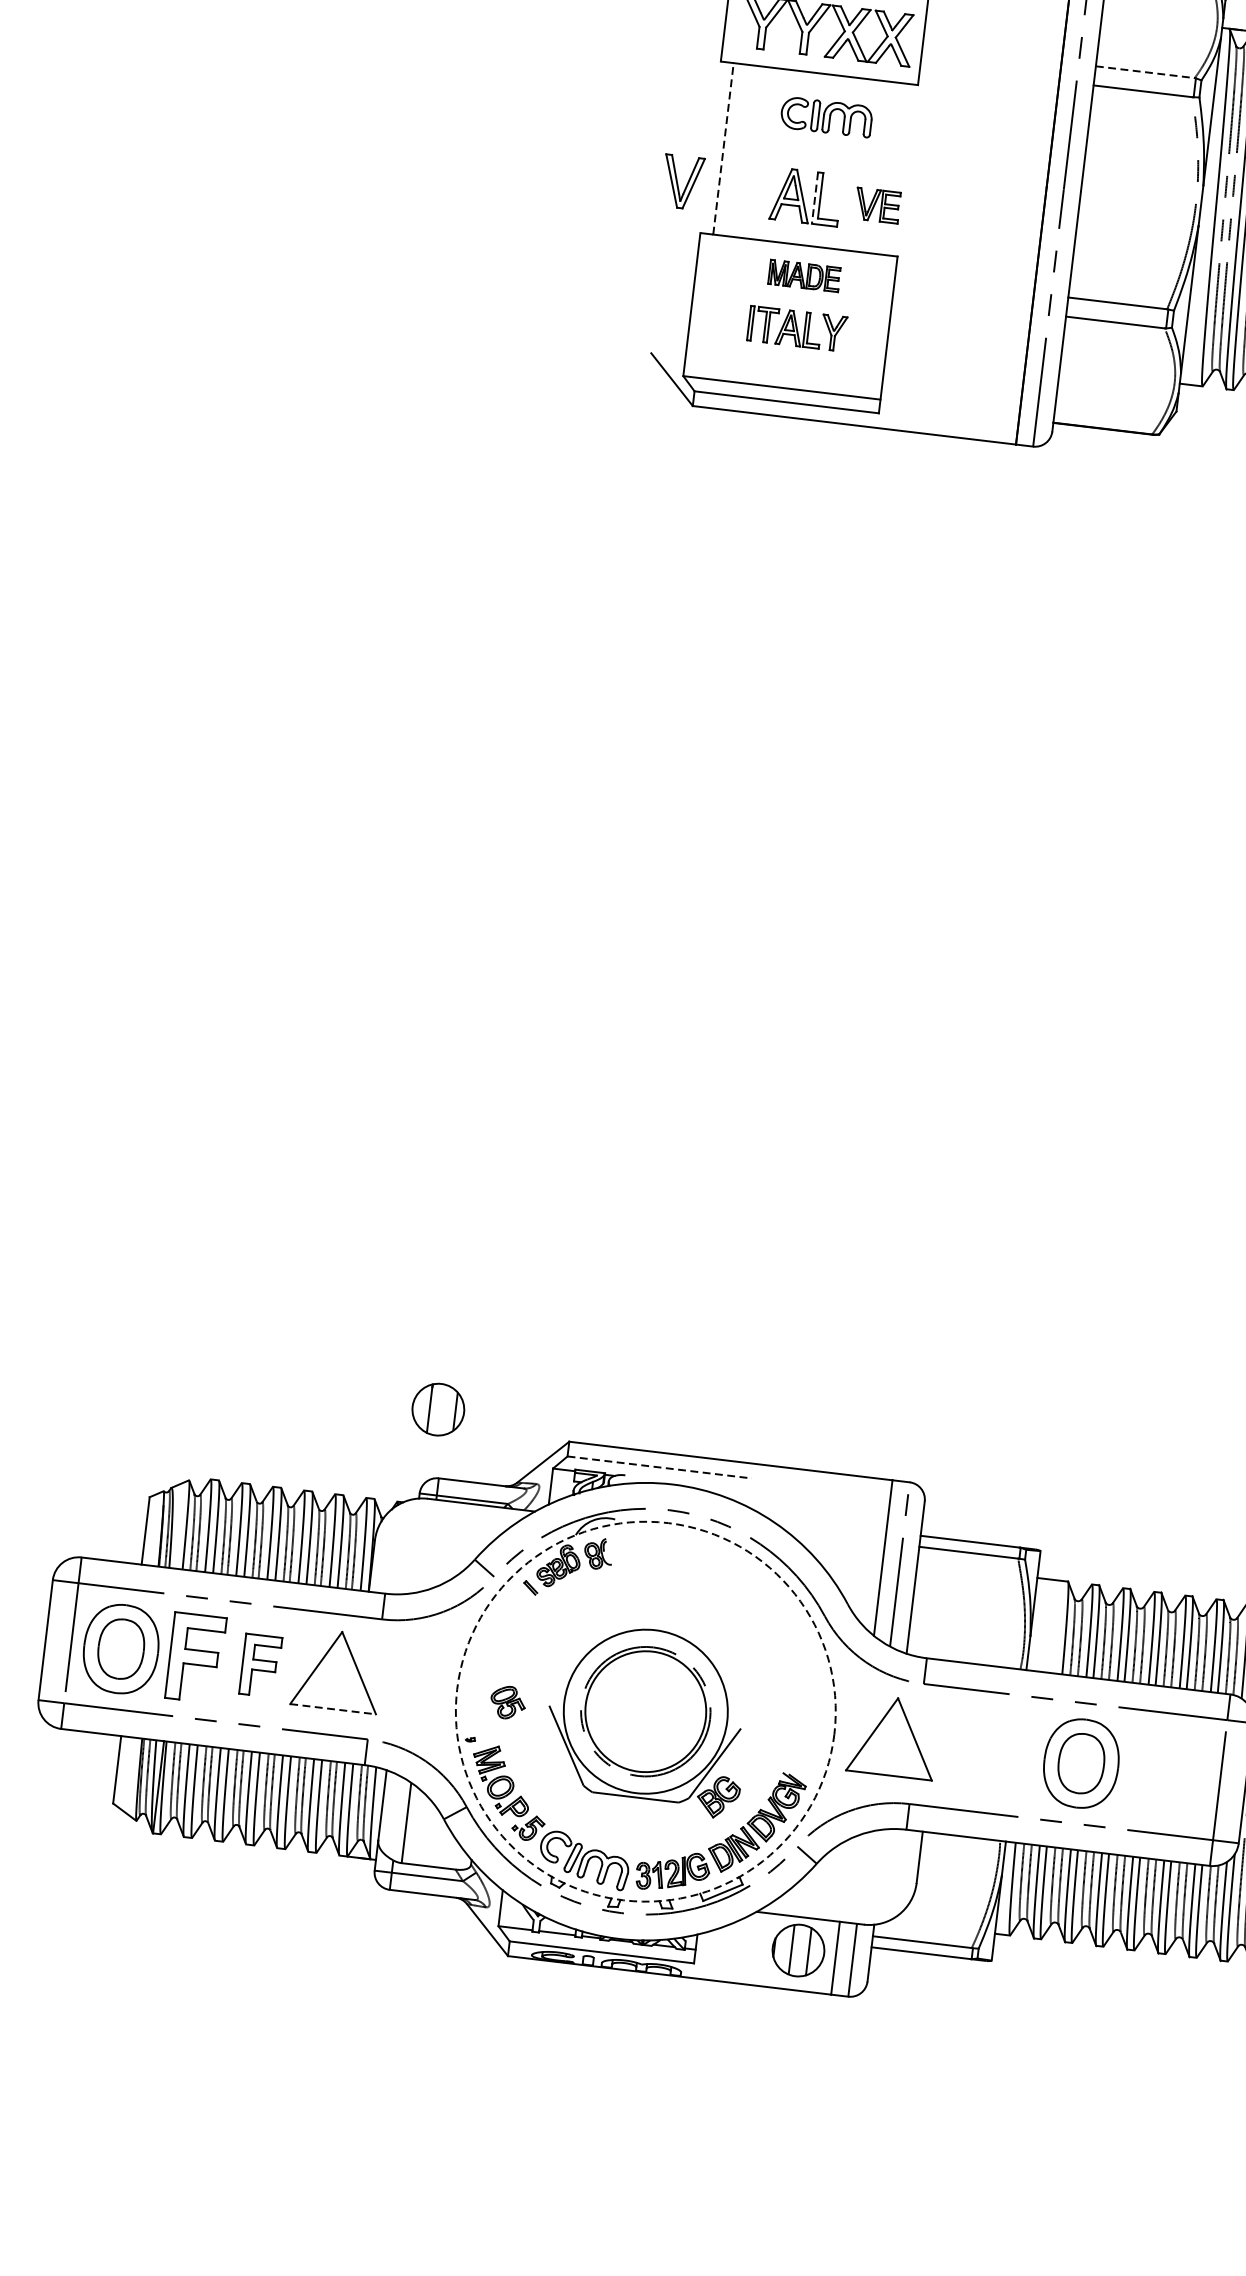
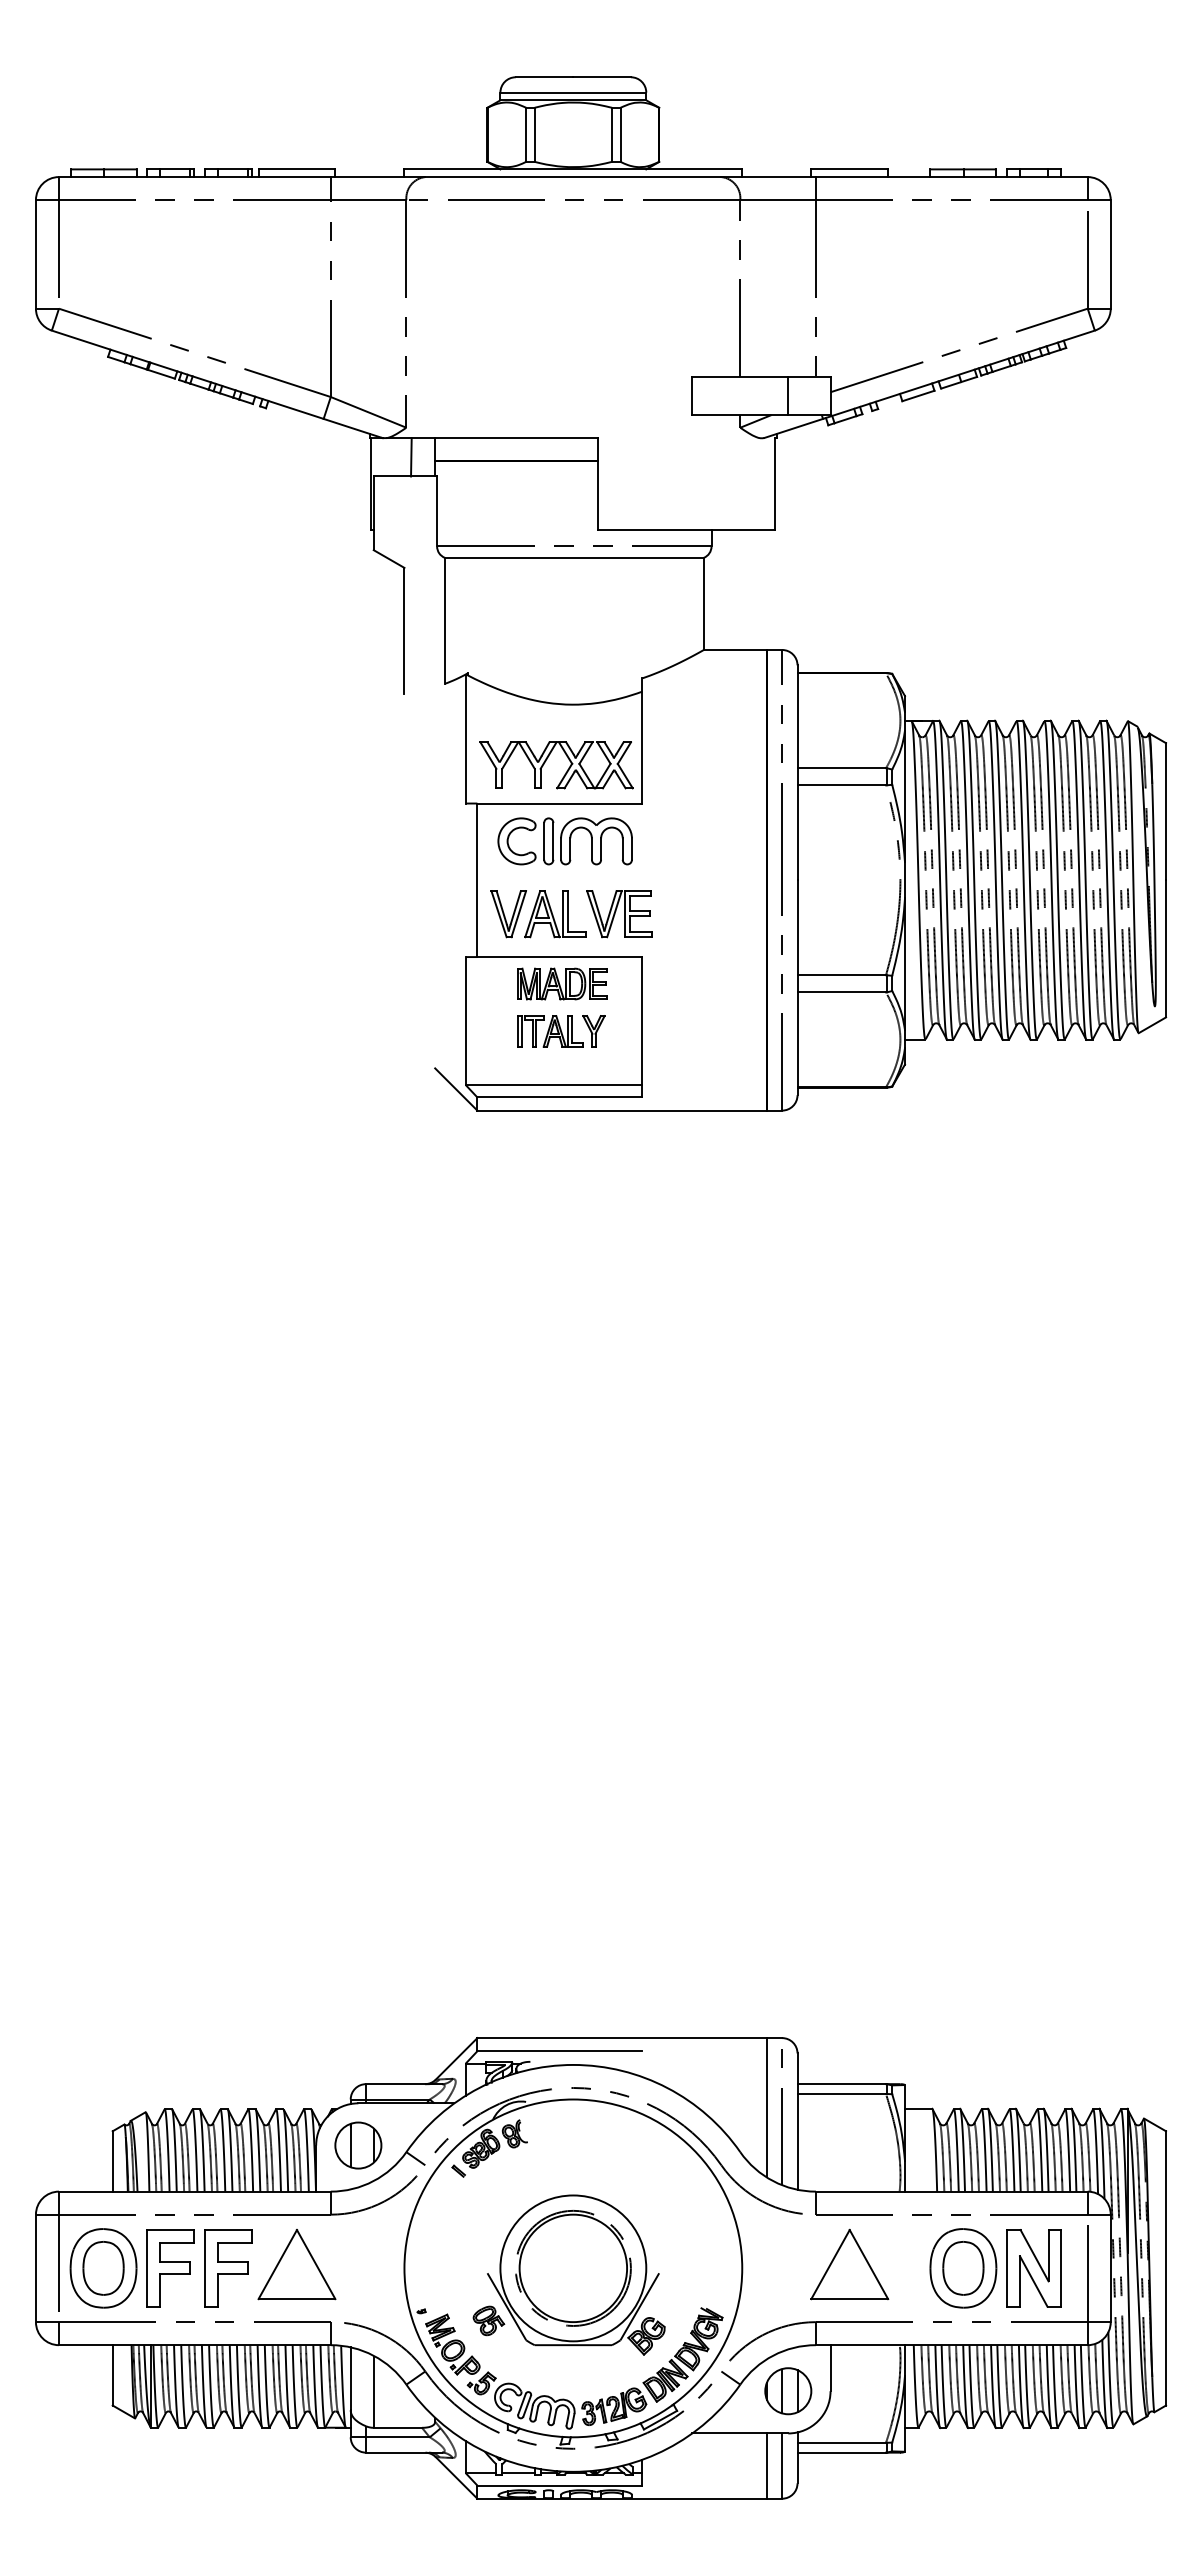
line: (1146, 72) -> (842, 768), dashed -> solid
part: (825, 117) -> (564, 841), size x1.67
line: (723, 149) -> (477, 880), dashed -> solid
part: (682, 182) -> (508, 914), moved
line: (815, 198) -> (563, 914), dashed -> solid
part: (877, 205) -> (619, 914), size x1.67
part: (804, 275) -> (562, 983), size x1.43
part: (438, 1409) -> (358, 2145), moved
line: (659, 1467) -> (559, 2051), dashed -> solid
part: (260, 1665) -> (228, 2268), size x1.43
part: (507, 1702) -> (488, 2320), moved
line: (333, 1709) -> (297, 2299), dashed -> solid
circle: (645, 1711) -> (573, 2268), dashed -> solid
part: (893, 1736) -> (849, 2264), moved
part: (1159, 1773) -> (1033, 2268), added
part: (798, 1950) -> (788, 2391), moved

